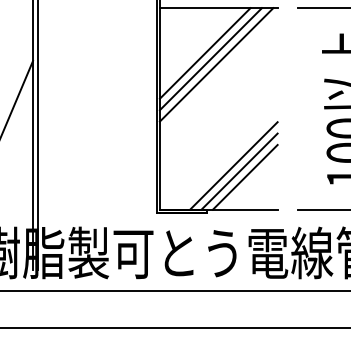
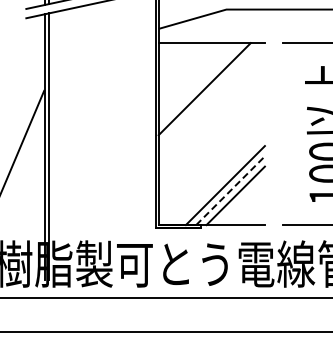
line: (205, 52) -> (199, 83), removed
line: (216, 65) -> (209, 94), removed
line: (239, 171) -> (230, 190), solid -> dashed

